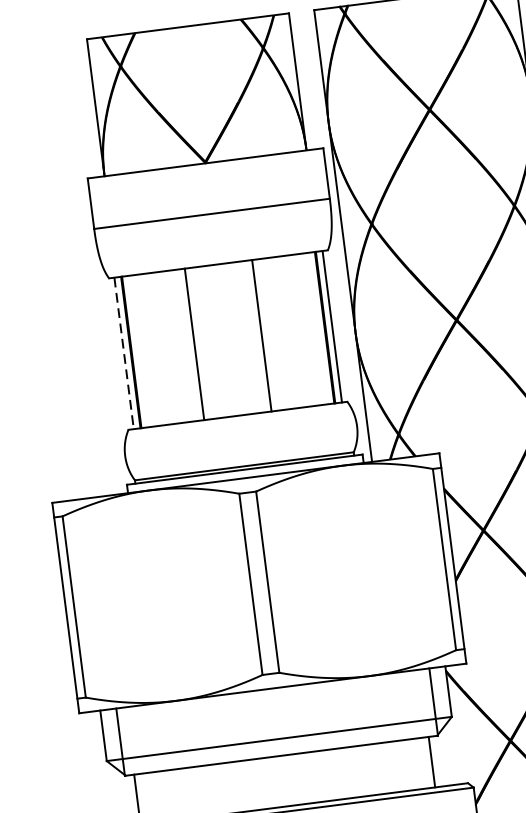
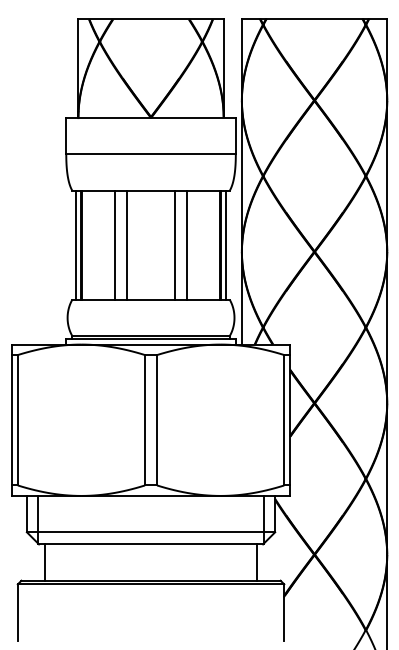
line: (277, 332) -> (186, 244), added
line: (178, 345) -> (115, 244), added
line: (124, 353) -> (76, 245), dashed -> solid

